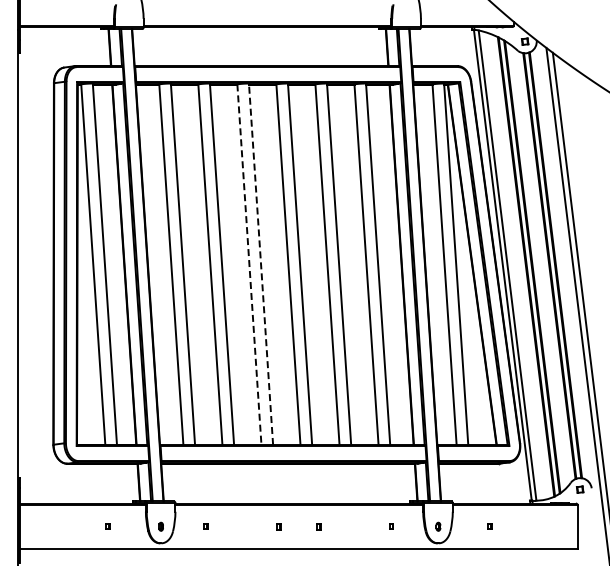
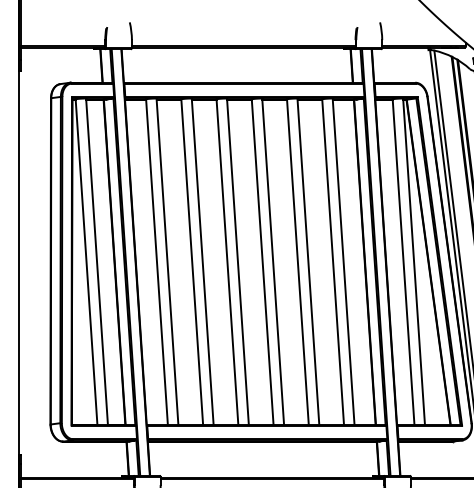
line: (261, 263) -> (238, 260), dashed -> solid
line: (249, 264) -> (227, 261), dashed -> solid

